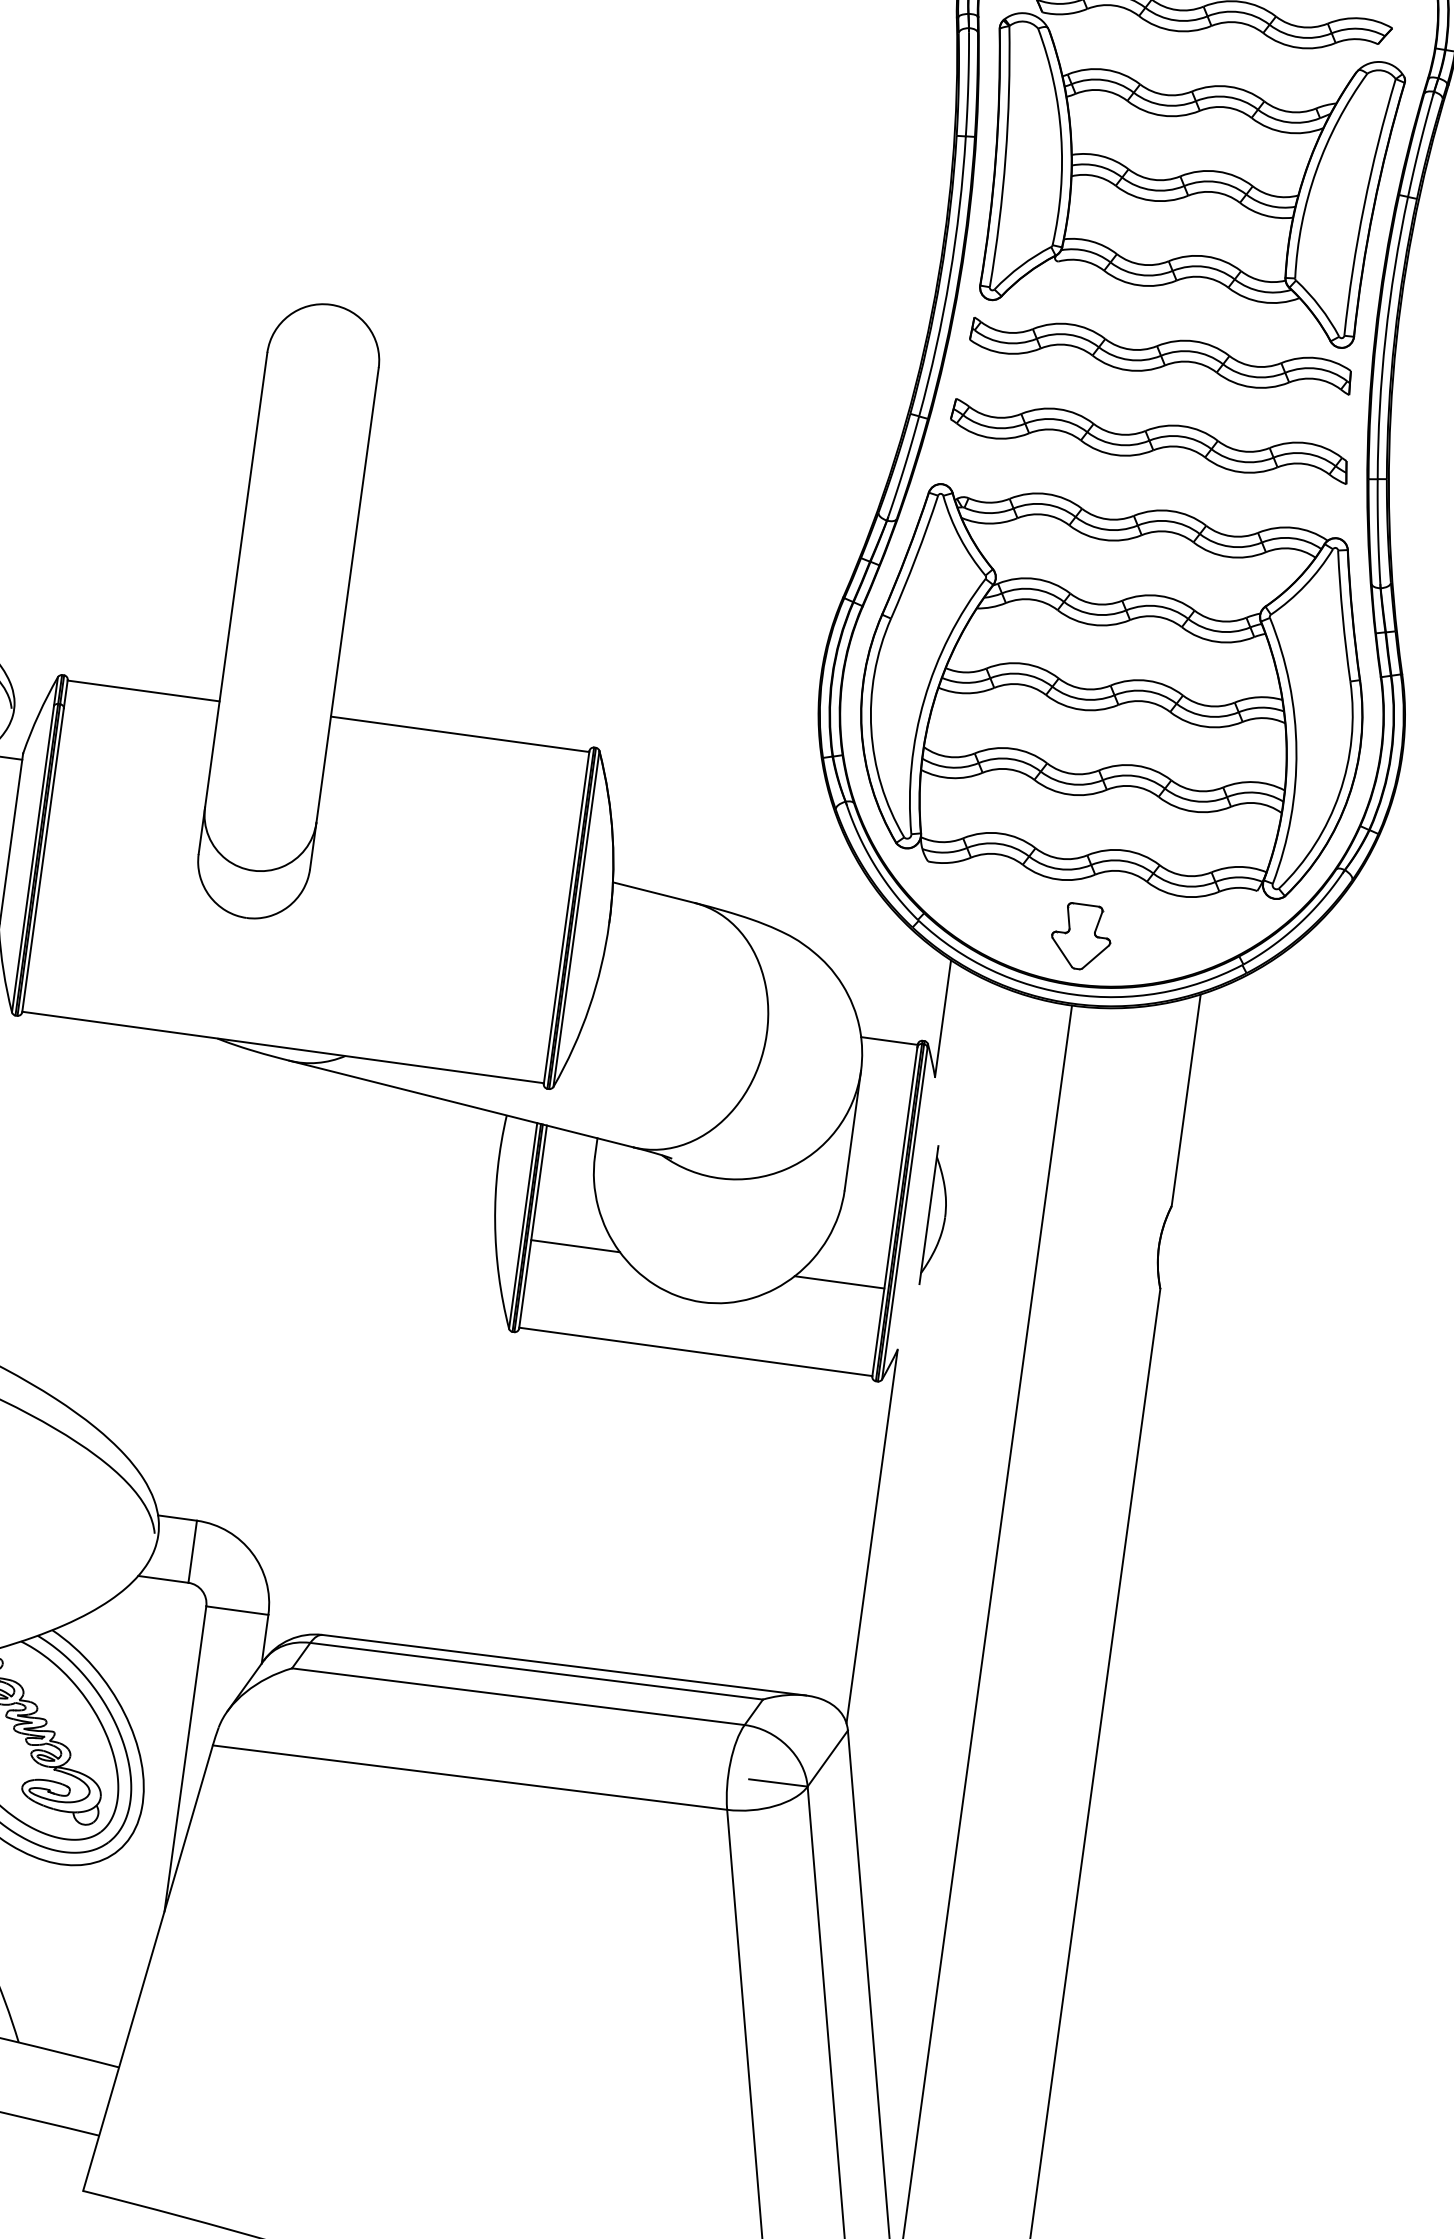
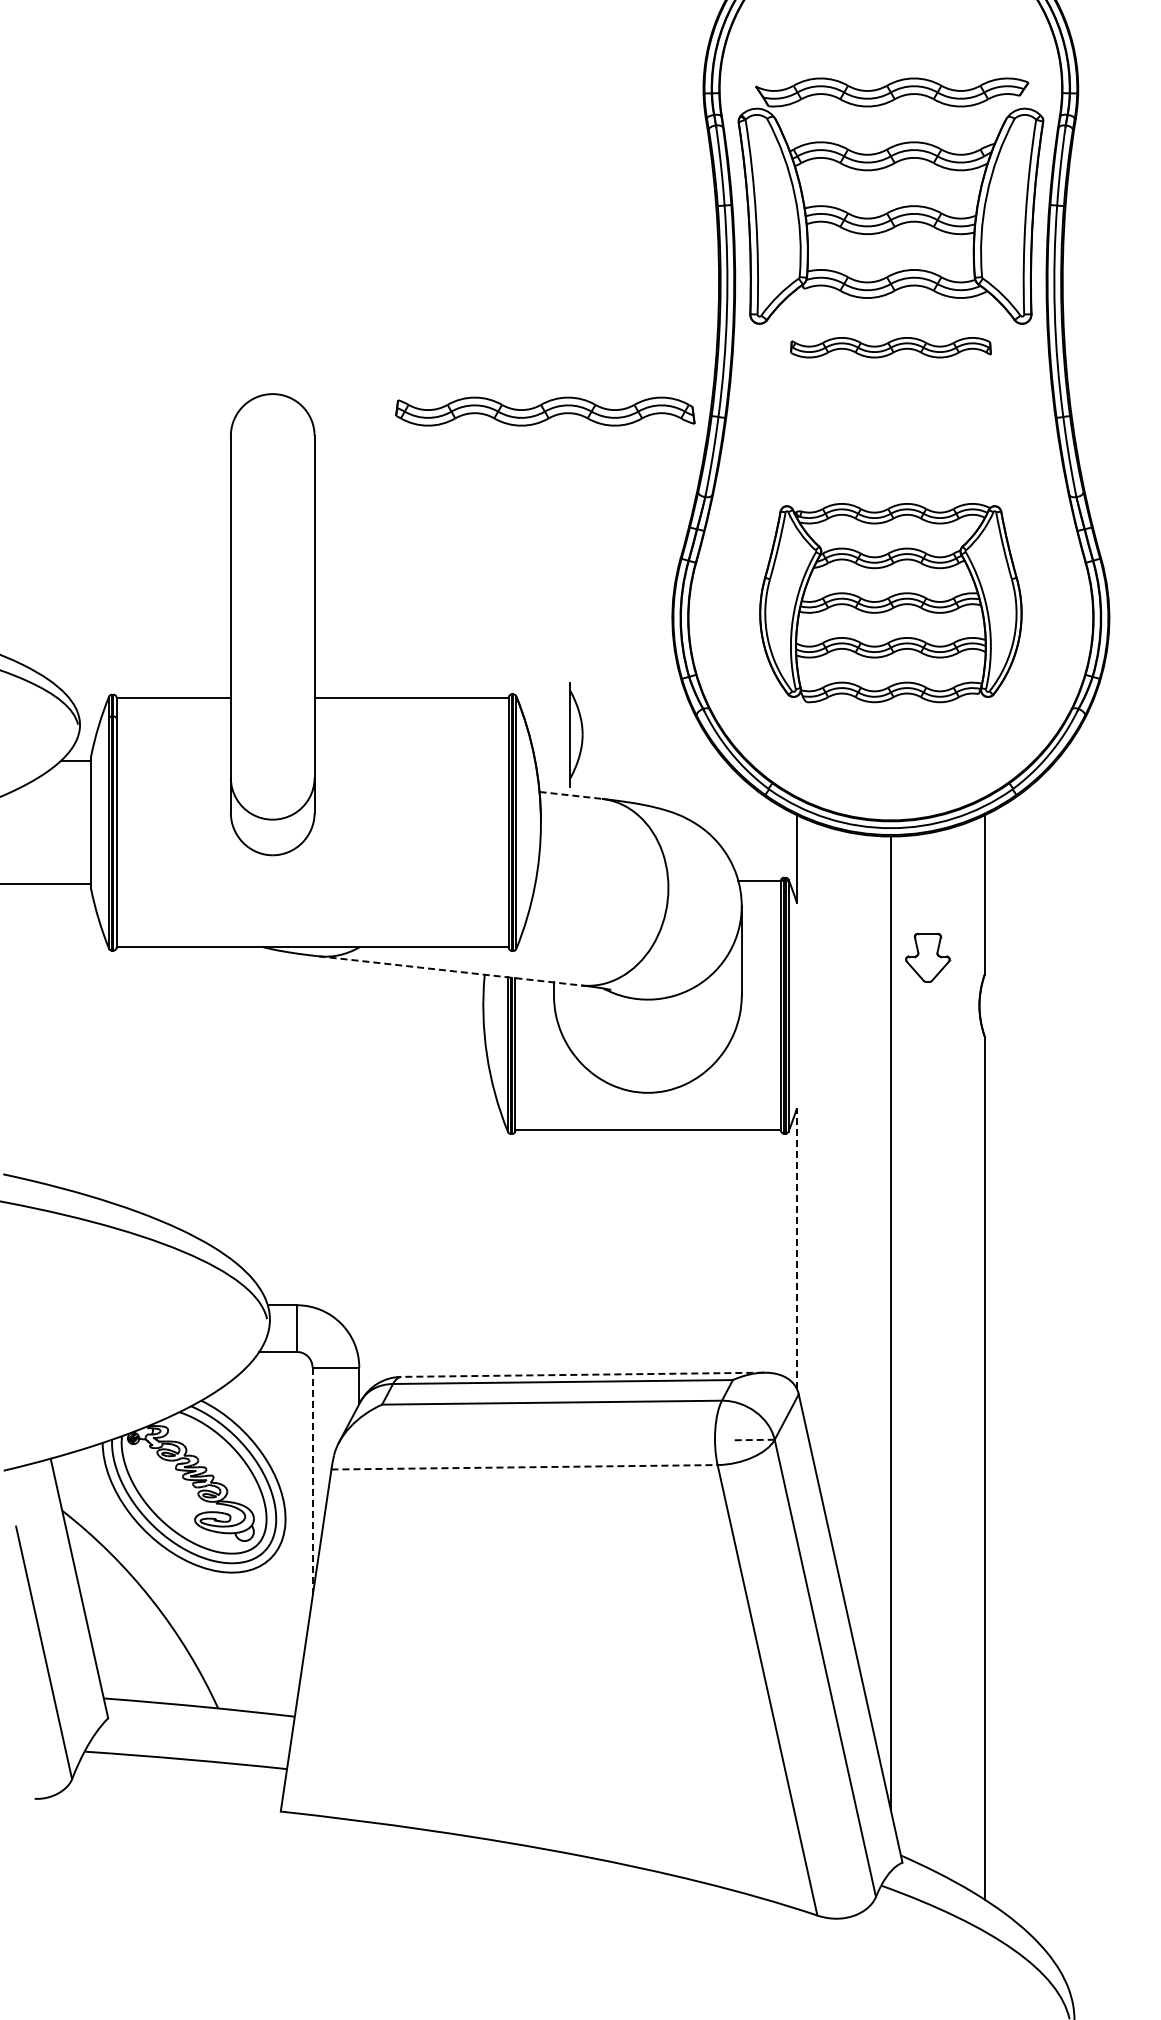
part: (1160, 355) -> (890, 347), size x0.7
part: (1150, 440) -> (545, 411), moved
part: (1114, 694) -> (890, 602), size x0.7
line: (654, 892) -> (571, 795), solid -> dashed
part: (1082, 936) -> (928, 957), moved
line: (462, 1103) -> (450, 970), solid -> dashed
part: (937, 1216) -> (576, 734), moved
line: (575, 1246) -> (548, 1064), removed
line: (838, 1282) -> (746, 1064), removed
line: (872, 1536) -> (797, 1248), solid -> dashed
line: (563, 1664) -> (582, 1374), solid -> dashed
line: (185, 1759) -> (312, 1482), solid -> dashed
line: (471, 1778) -> (525, 1467), solid -> dashed
line: (777, 1783) -> (752, 1440), solid -> dashed

